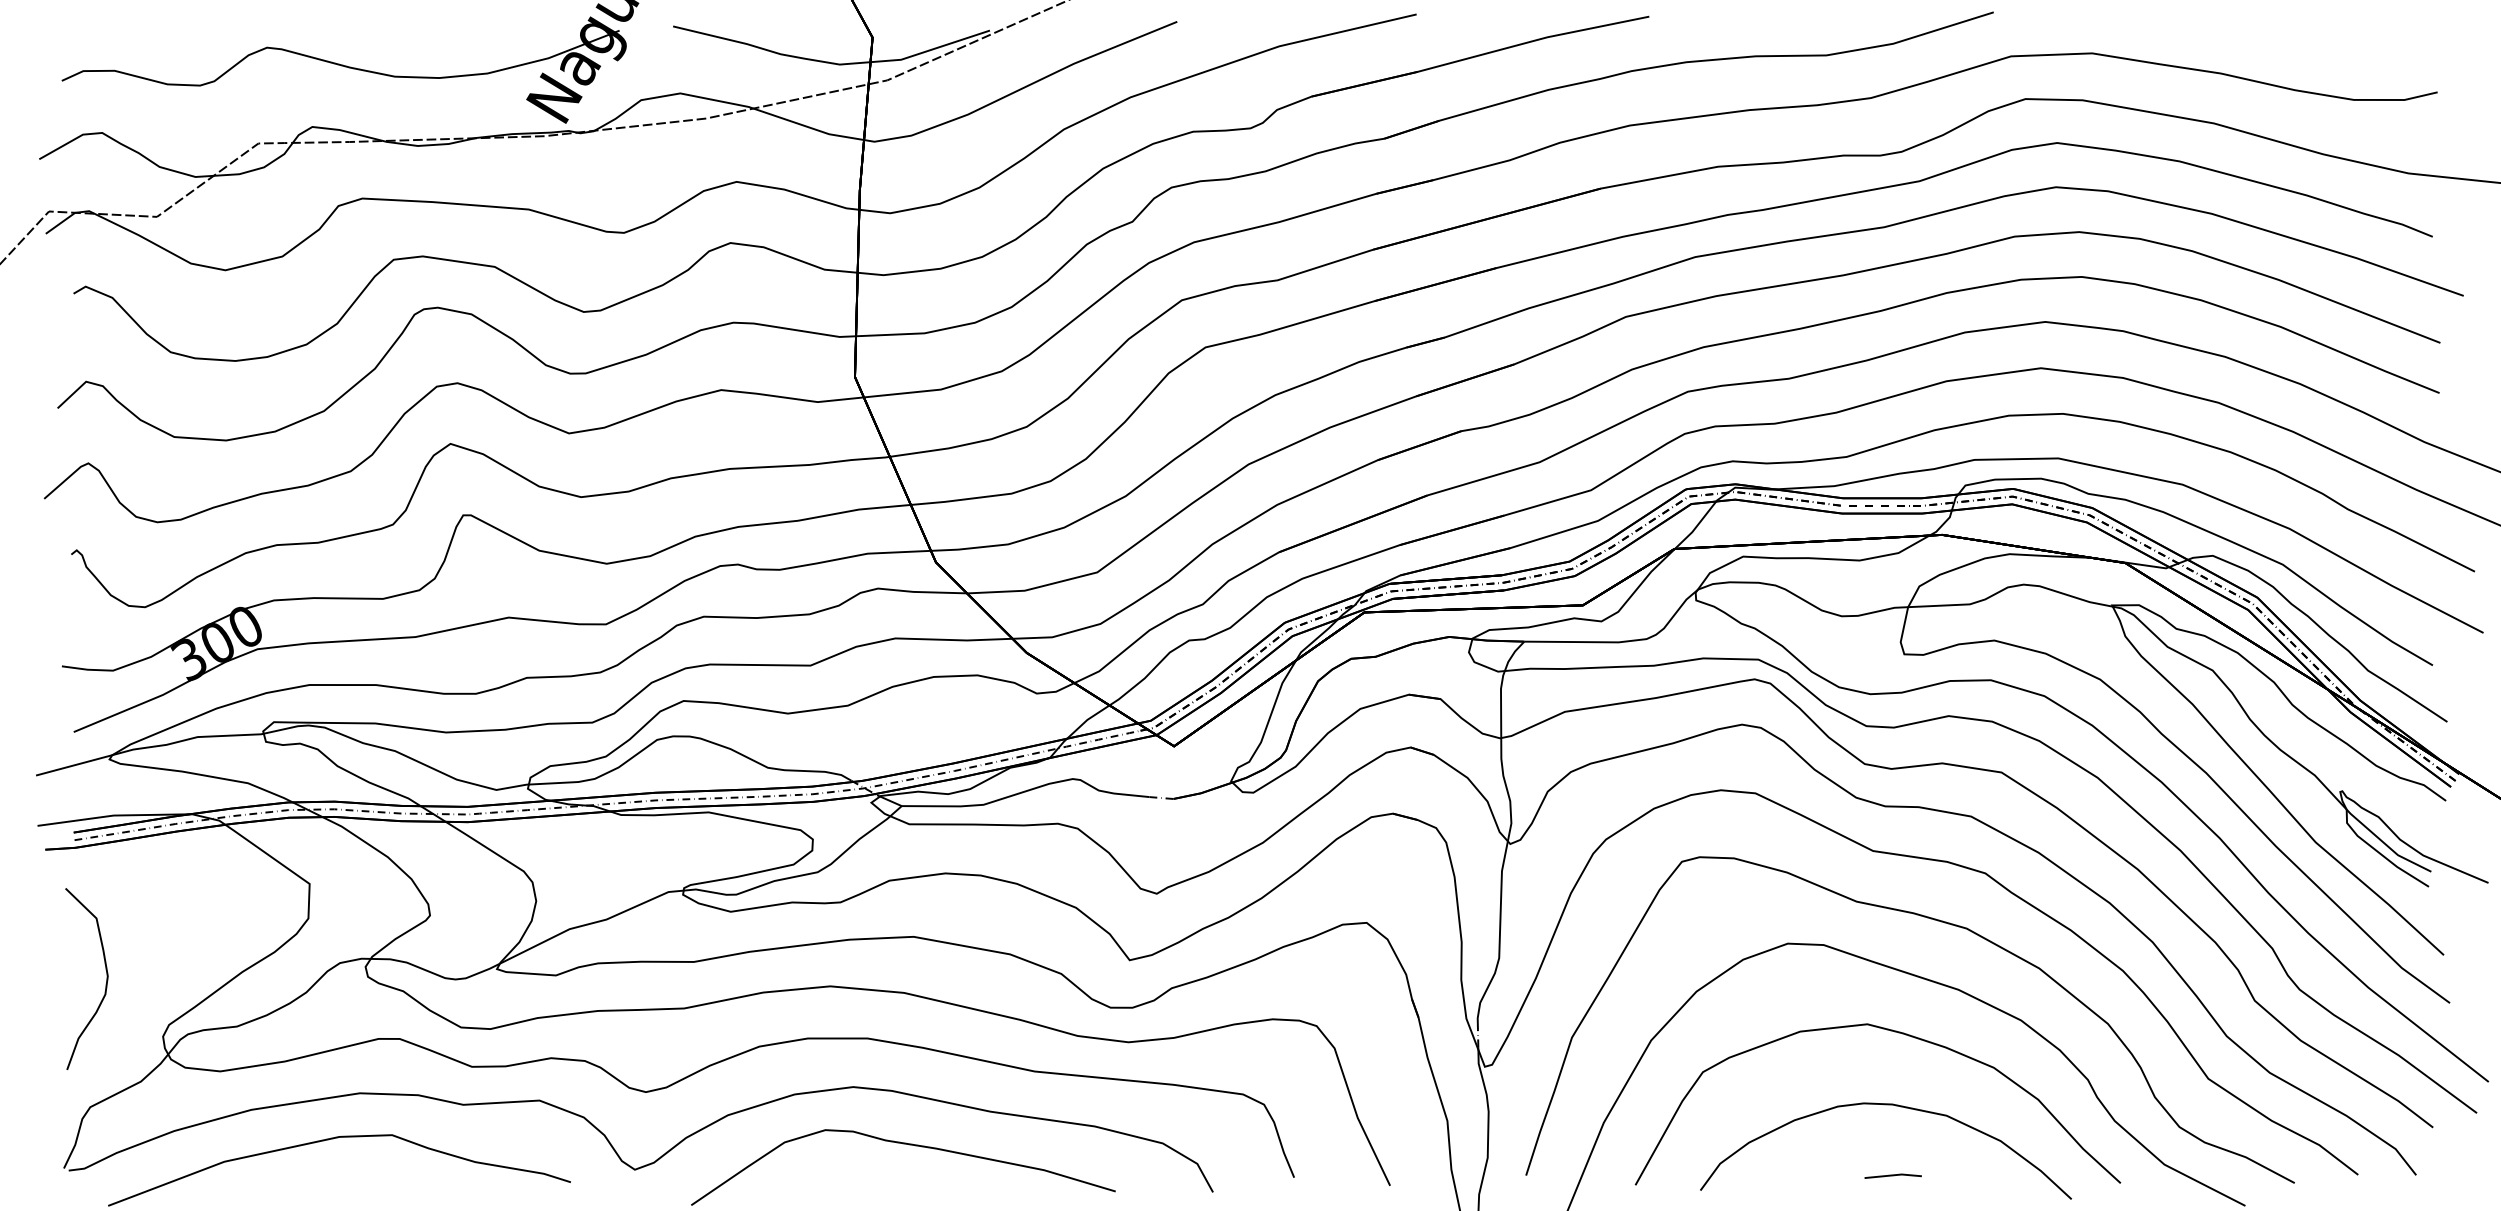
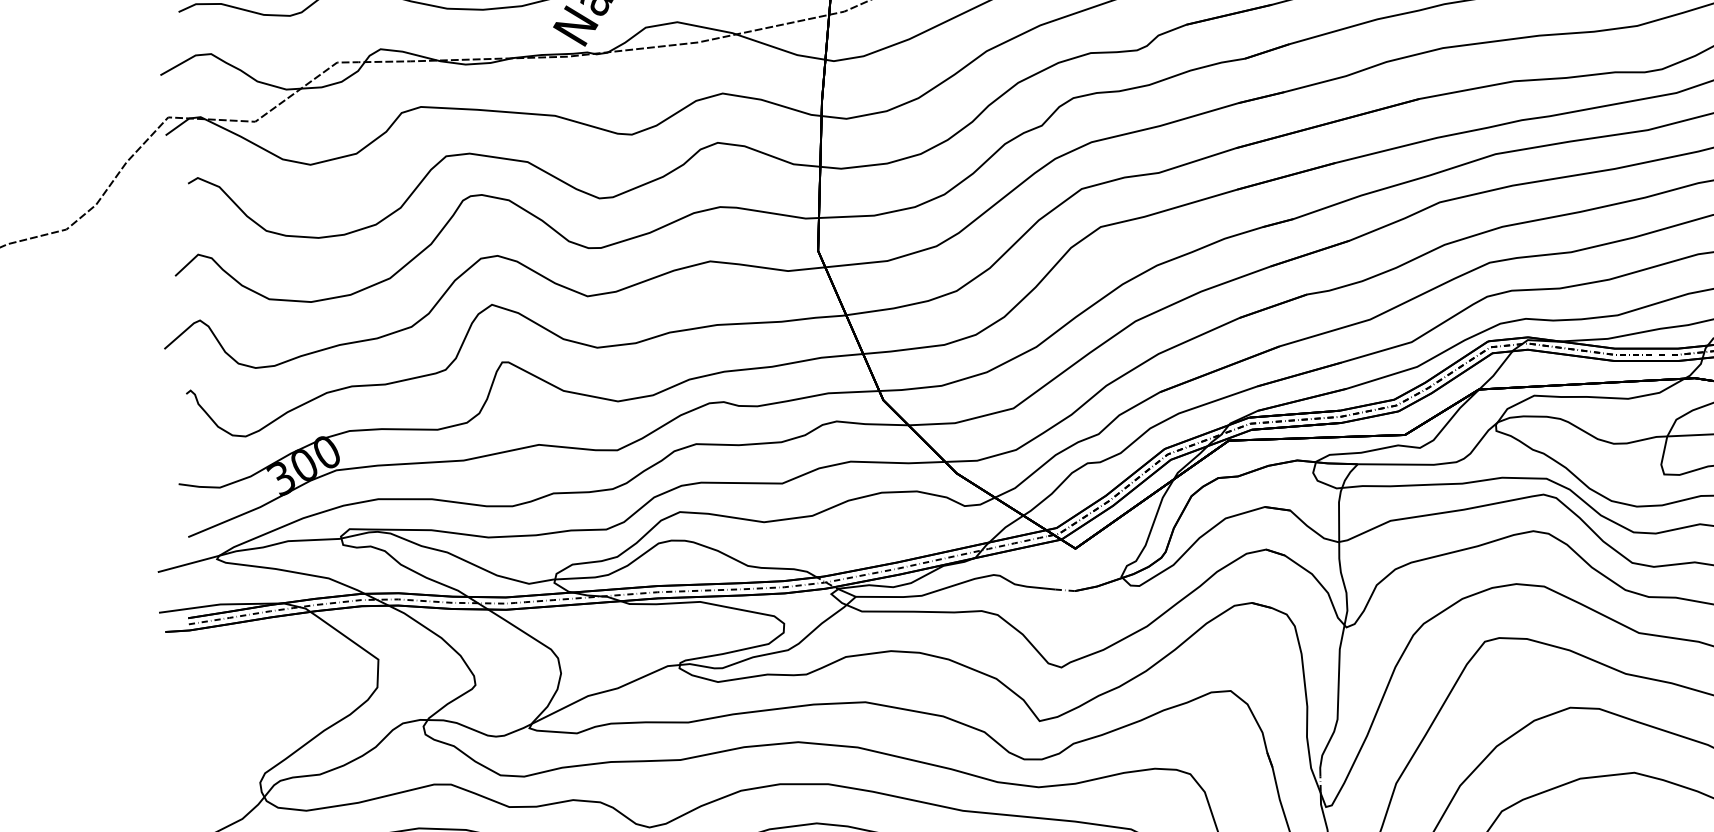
curve: (105, 984) -> (213, 740), removed

